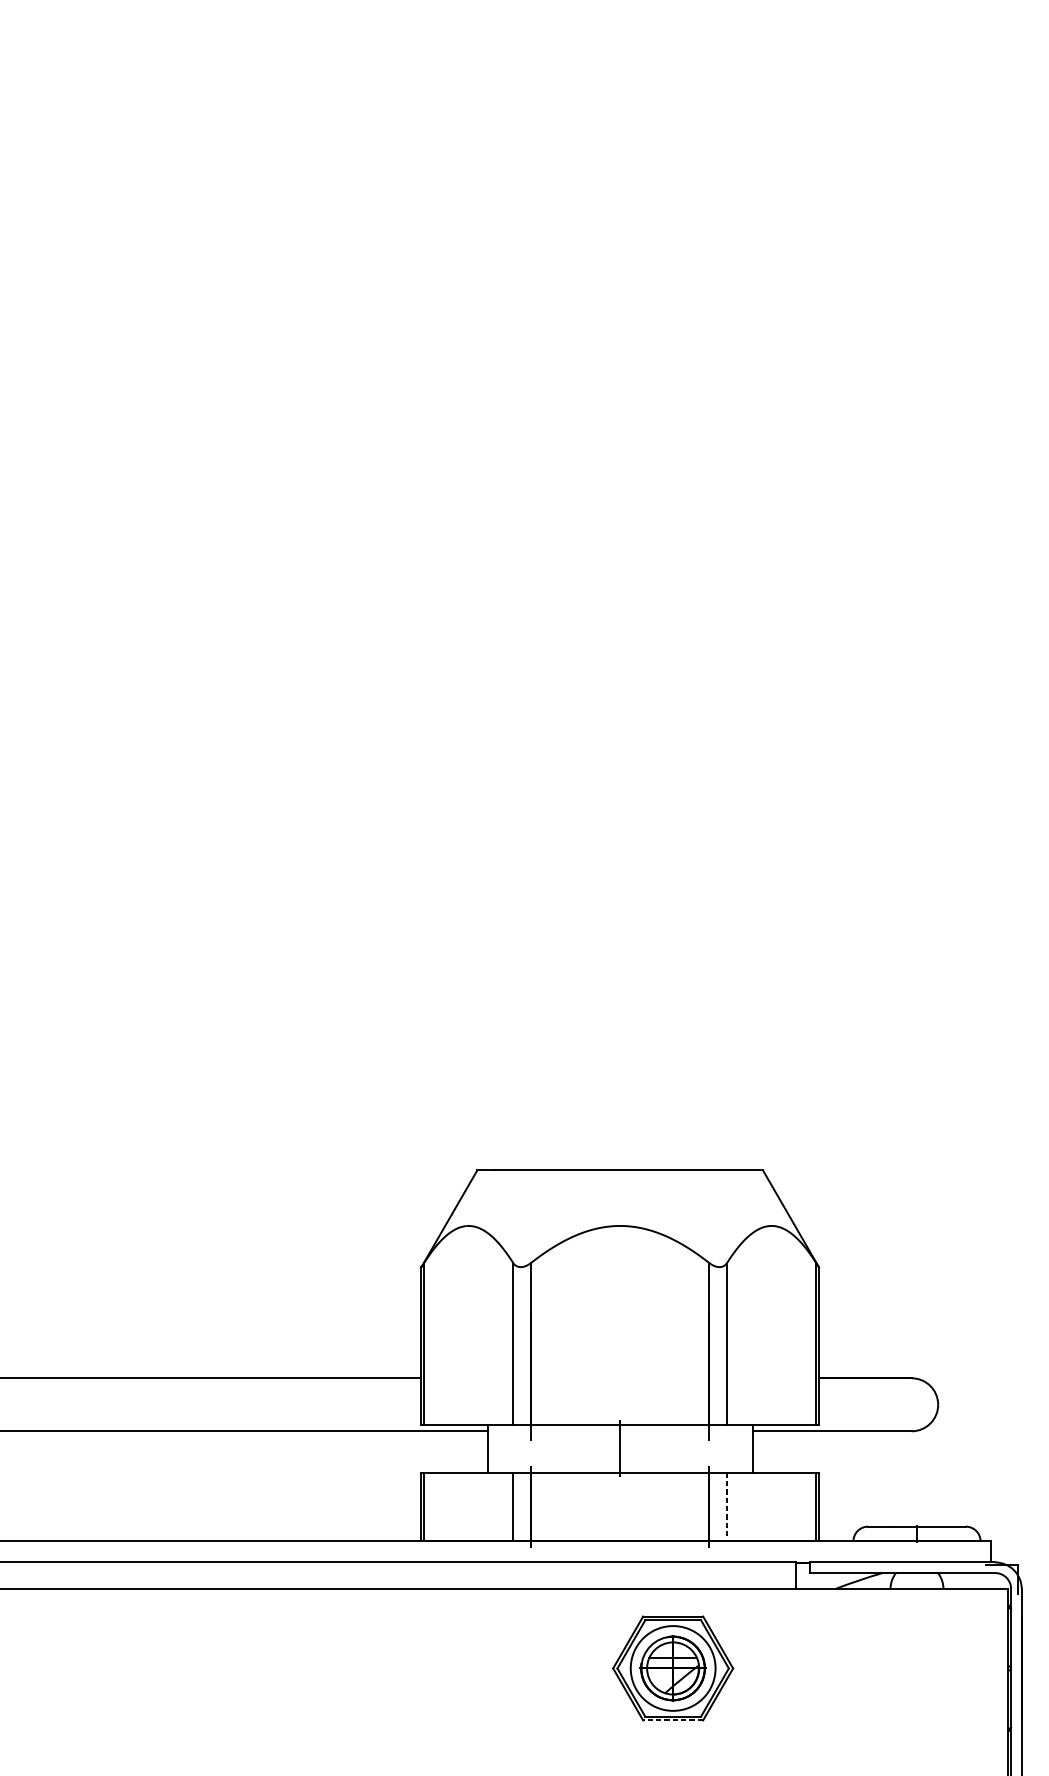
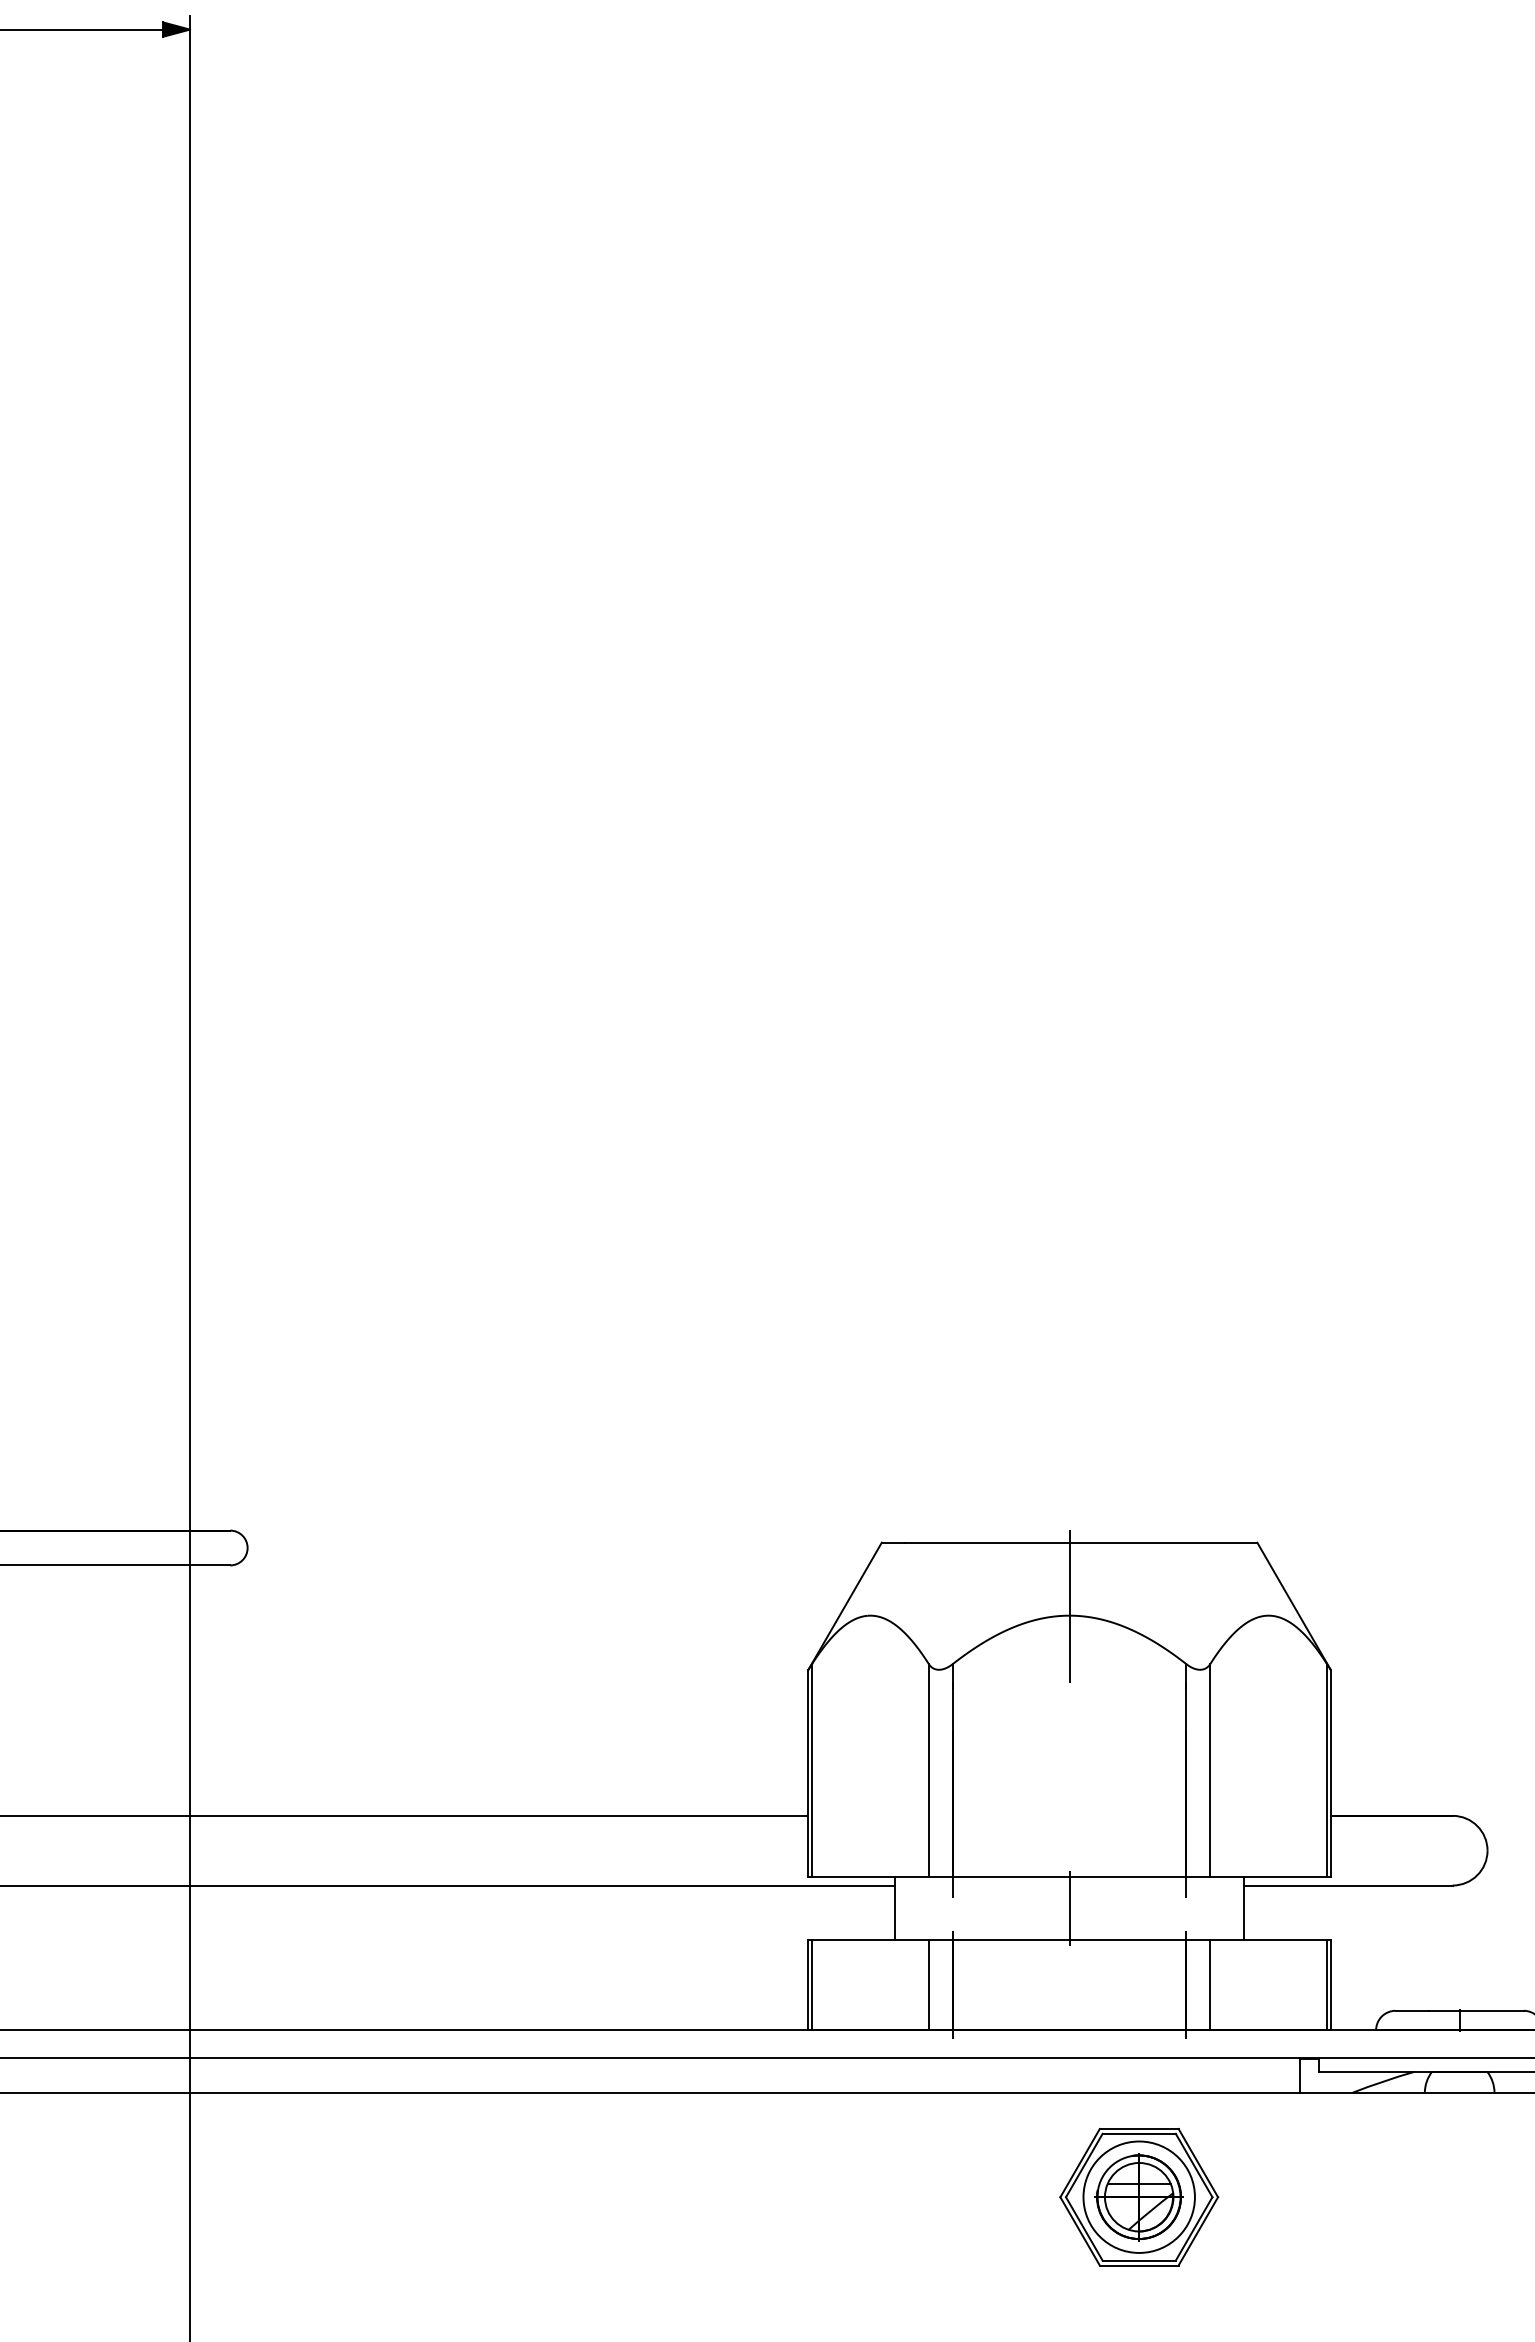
line: (620, 1218) -> (1069, 1605), added
line: (727, 1507) -> (1210, 1985), dashed -> solid
line: (672, 1720) -> (1138, 2265), dashed -> solid

